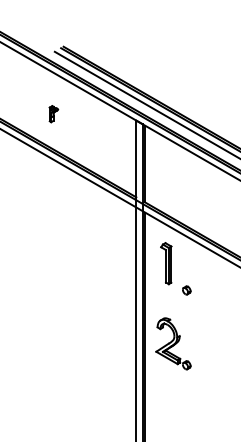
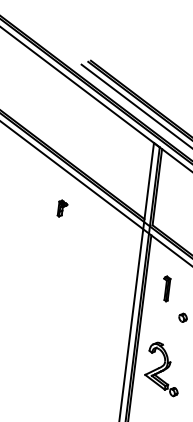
part: (53, 114) -> (62, 209), moved
part: (166, 263) -> (166, 288), size x0.6

